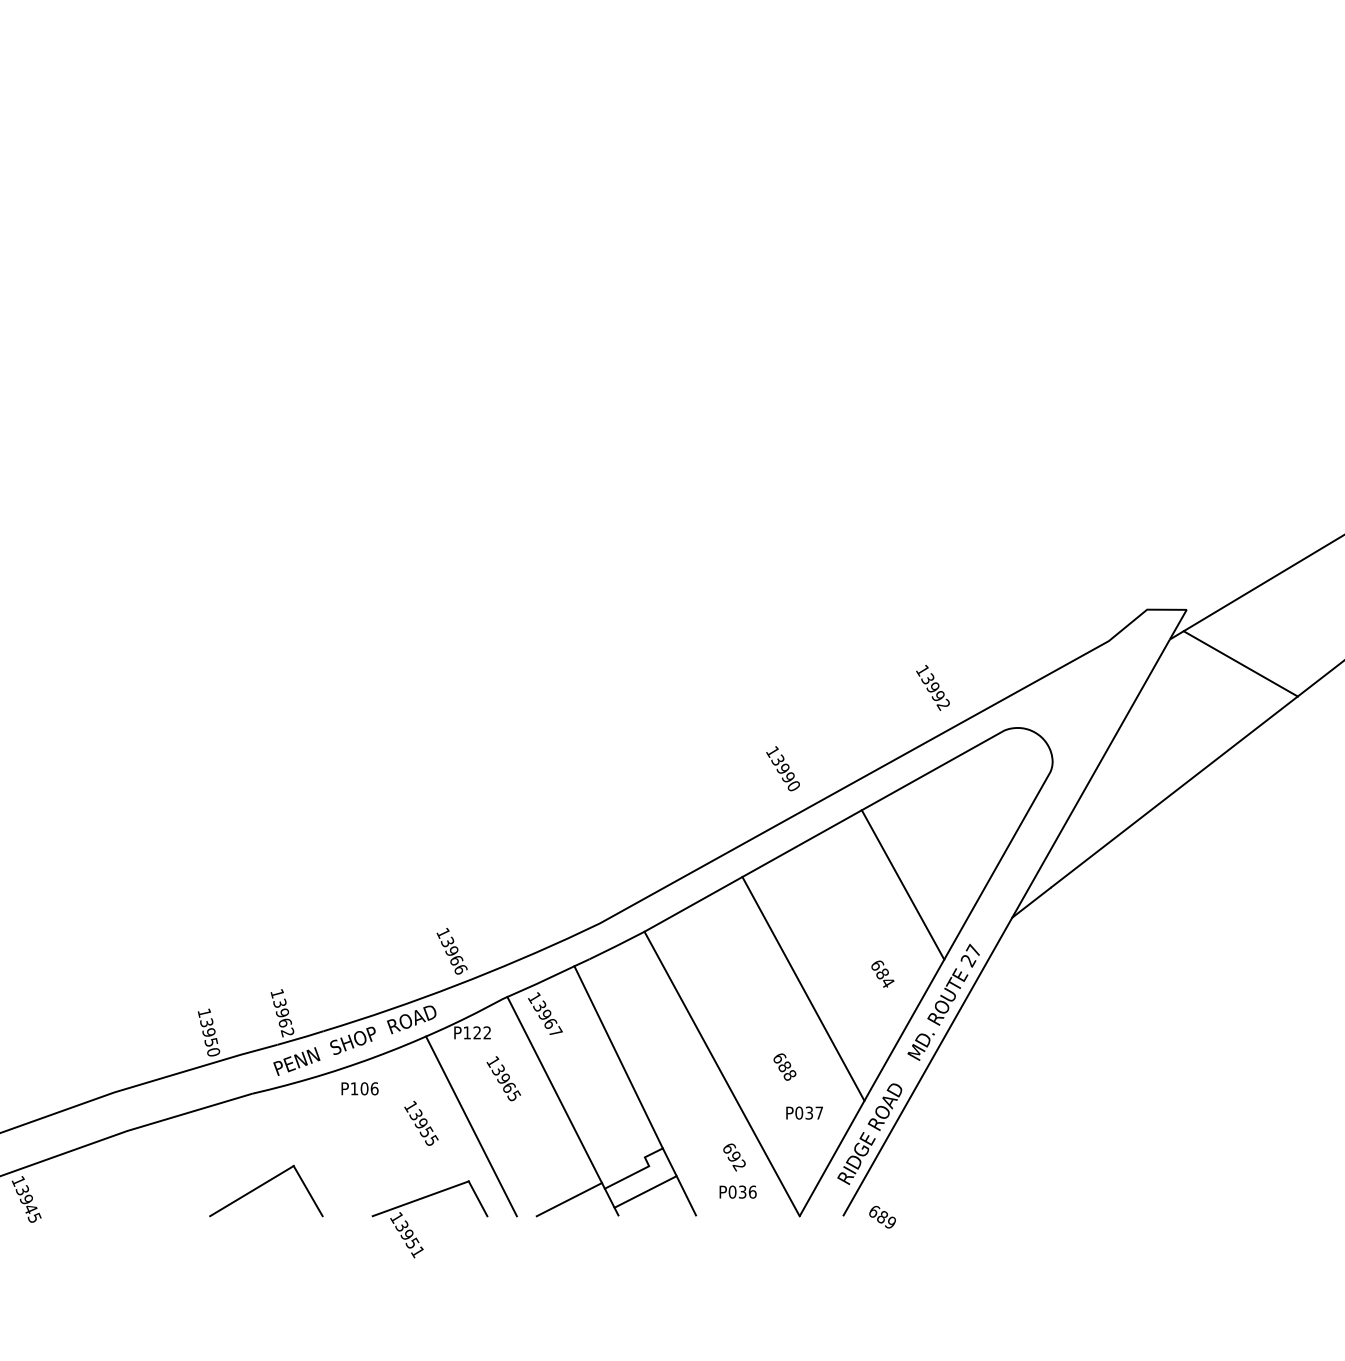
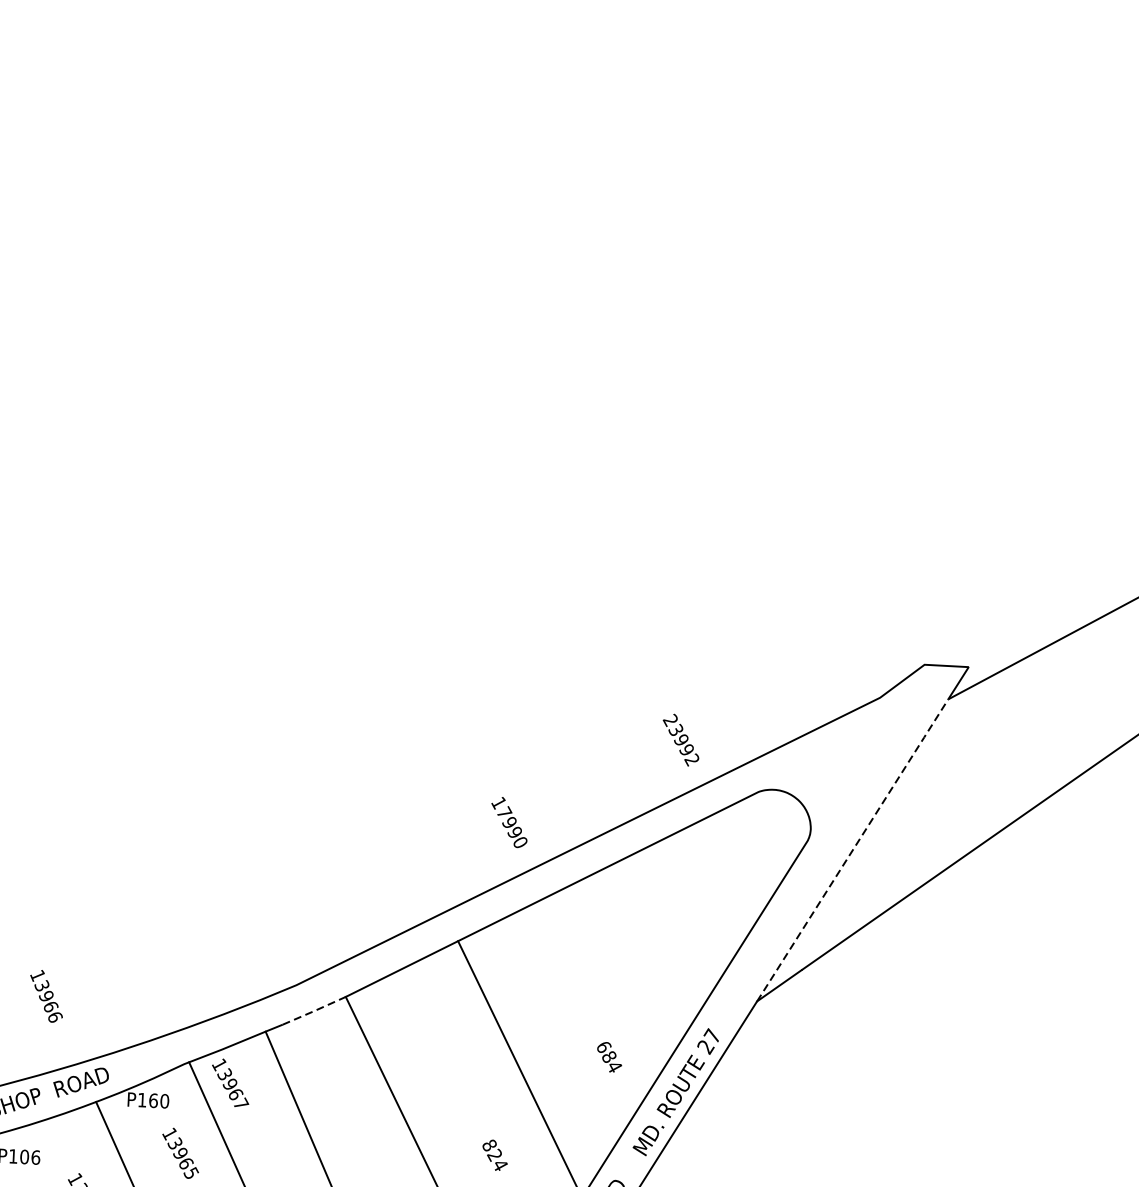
line: (1240, 663) -> (1025, 729), removed
text: (921, 670) -> (669, 720), 13992 -> 23992
text: (778, 759) -> (504, 811), 13990 -> 17990
line: (1091, 777) -> (853, 849), solid -> dashed
line: (902, 884) -> (636, 958), removed
line: (616, 945) -> (313, 1010), solid -> dashed
text: (451, 951) -> (45, 996), moved
text: (482, 1032) -> (159, 1100), P122 -> P160
text: (784, 1066) -> (494, 1155), 688 -> 824

